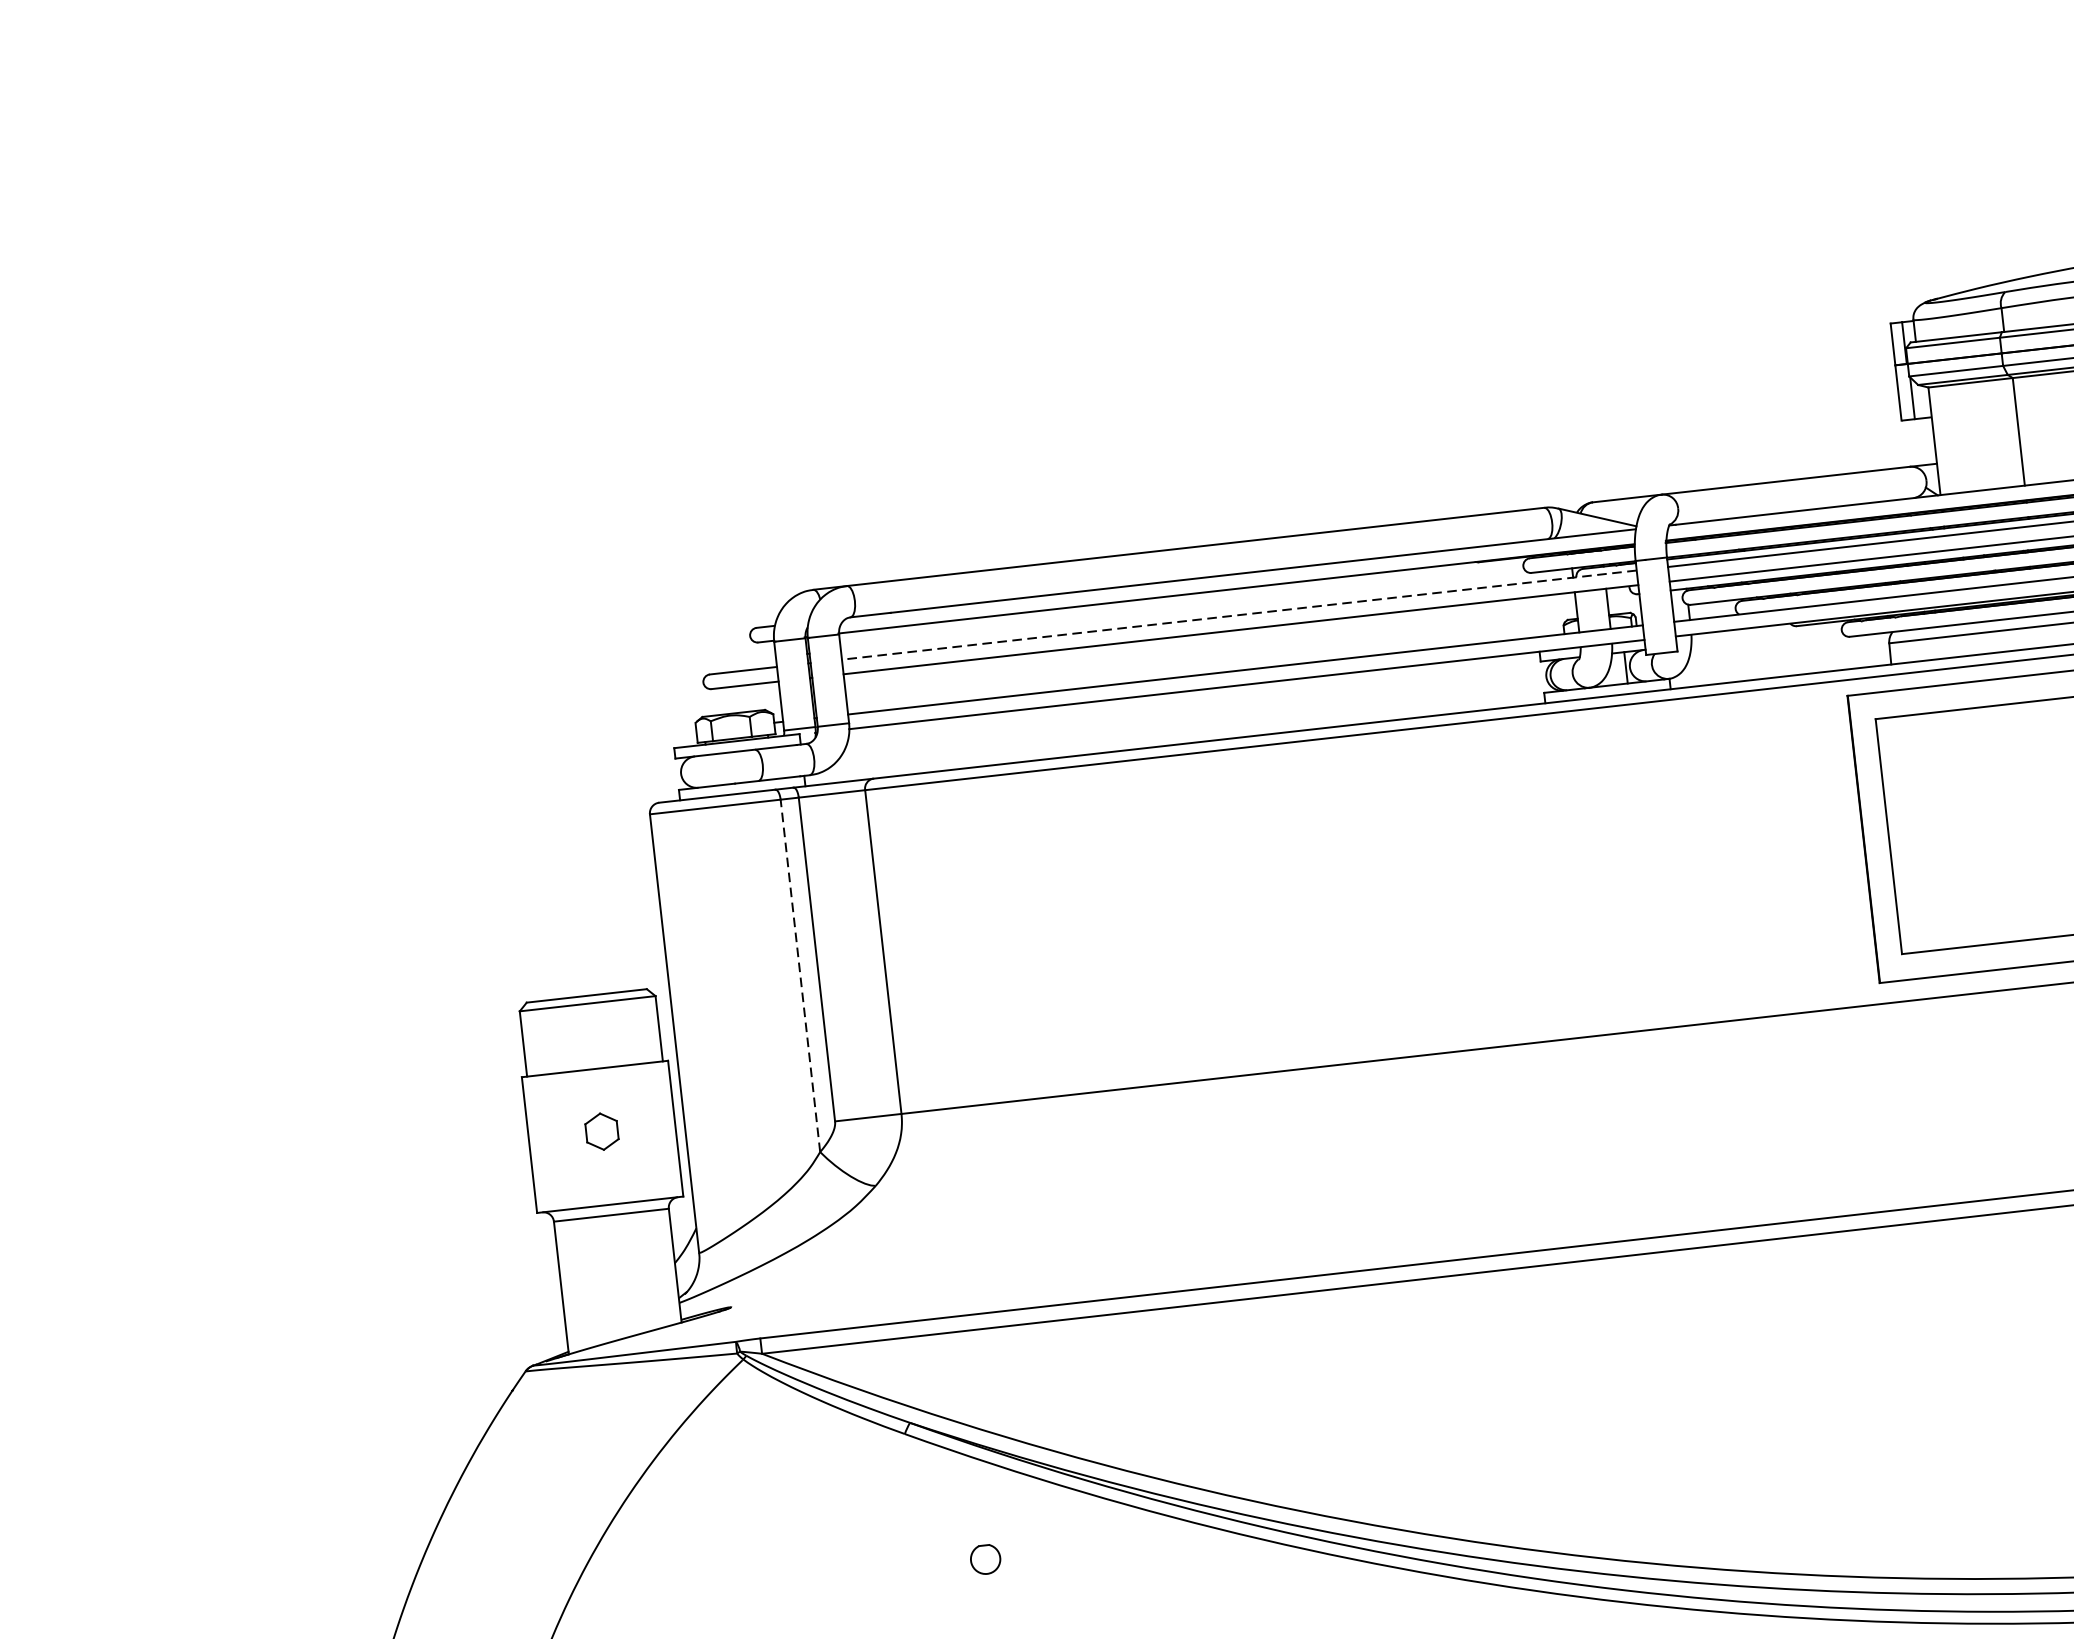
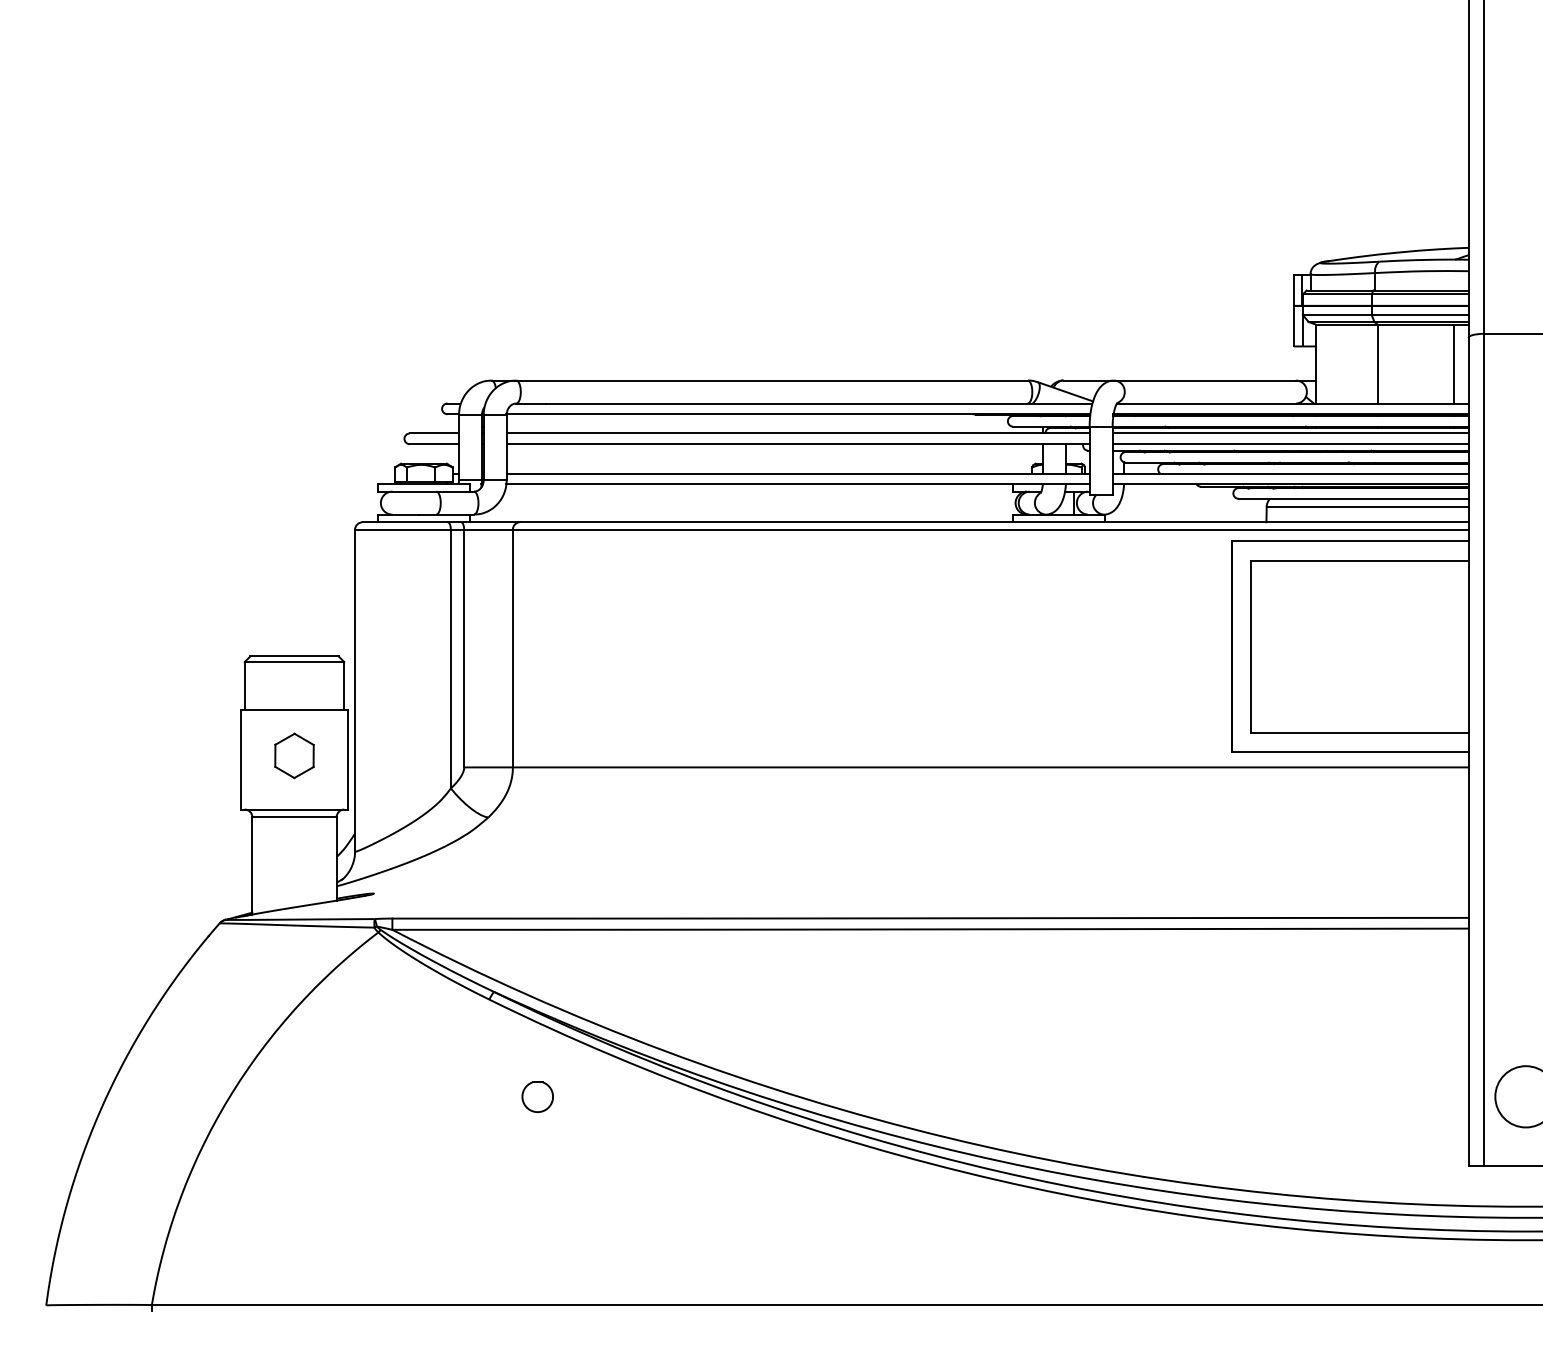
line: (1238, 615) -> (797, 433), dashed -> solid
line: (799, 975) -> (450, 658), dashed -> solid
part: (601, 1131) -> (294, 755), size x1.67
part: (985, 1558) -> (537, 1096), size x1.43

